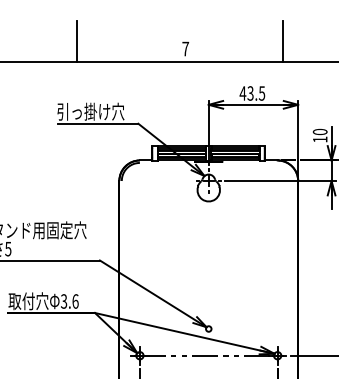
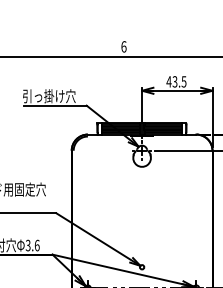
line: (77, 41) -> (38, 40), removed
line: (282, 41) -> (200, 40), removed
text: (185, 48) -> (123, 46), 7 -> 6

